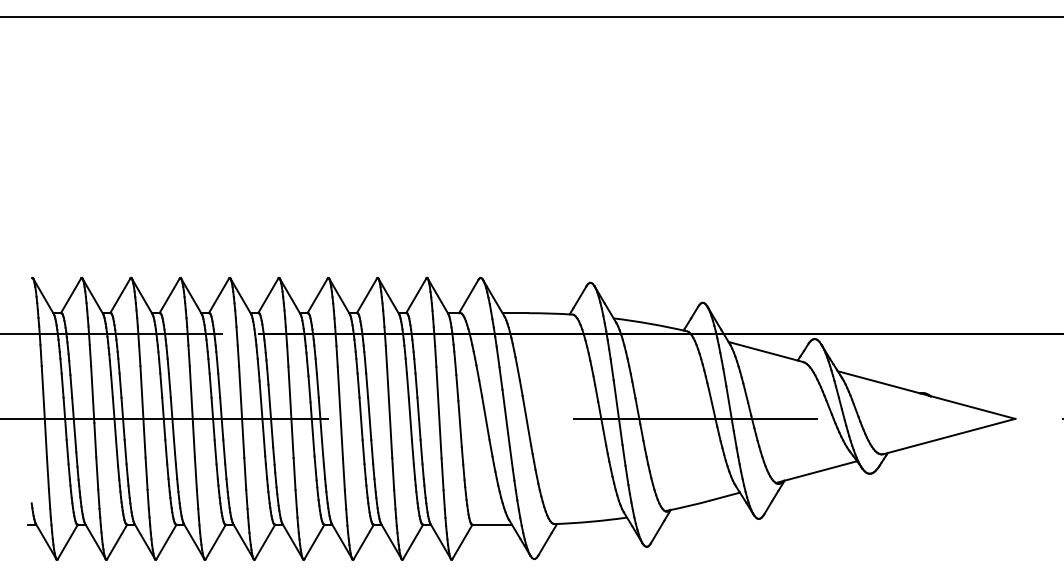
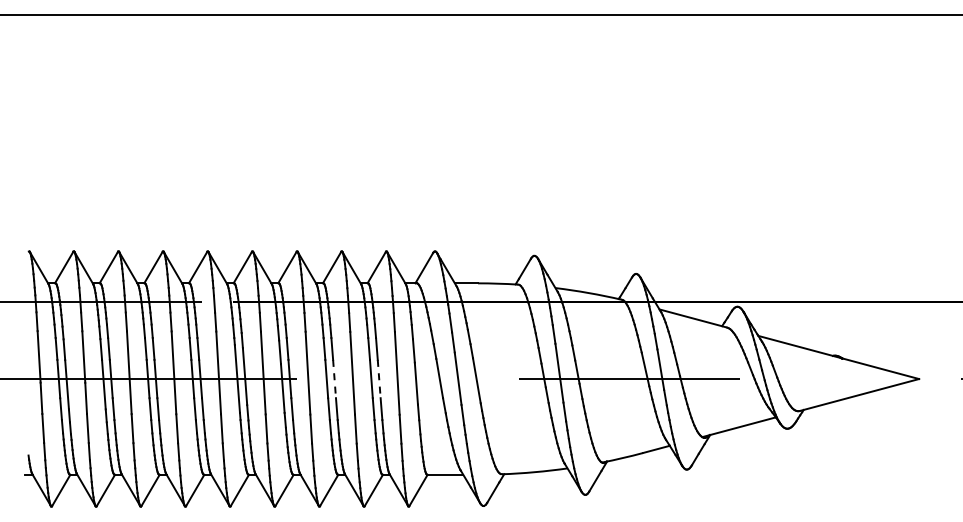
line: (369, 419) -> (334, 379), solid -> dashed
line: (419, 419) -> (379, 379), solid -> dashed

